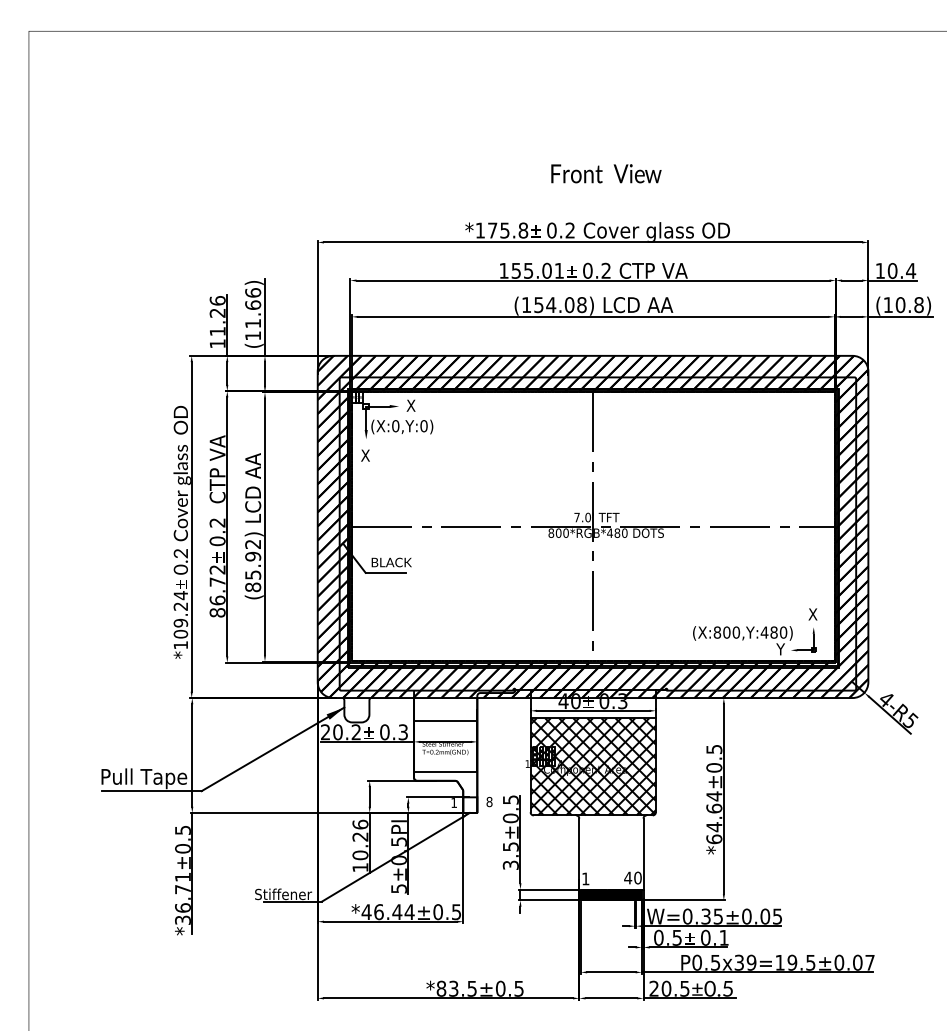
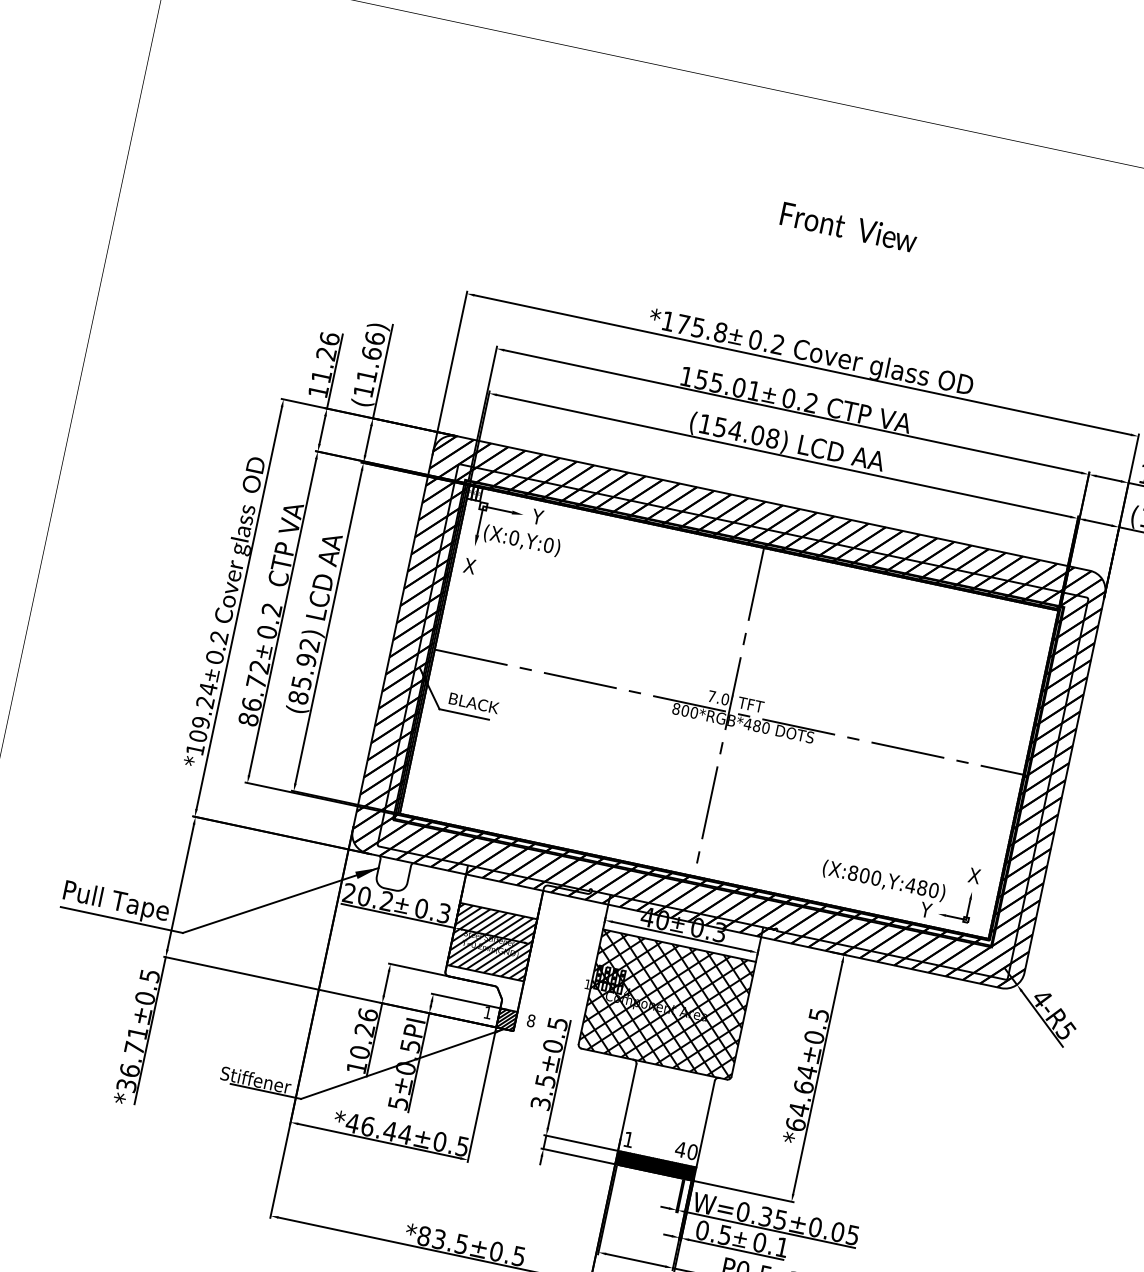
text: (606, 173) -> (849, 227), moved
text: (410, 405) -> (537, 516), X -> Y
hatch: (445, 746) -> (491, 941), added
hatch: (470, 804) -> (507, 1018), added

